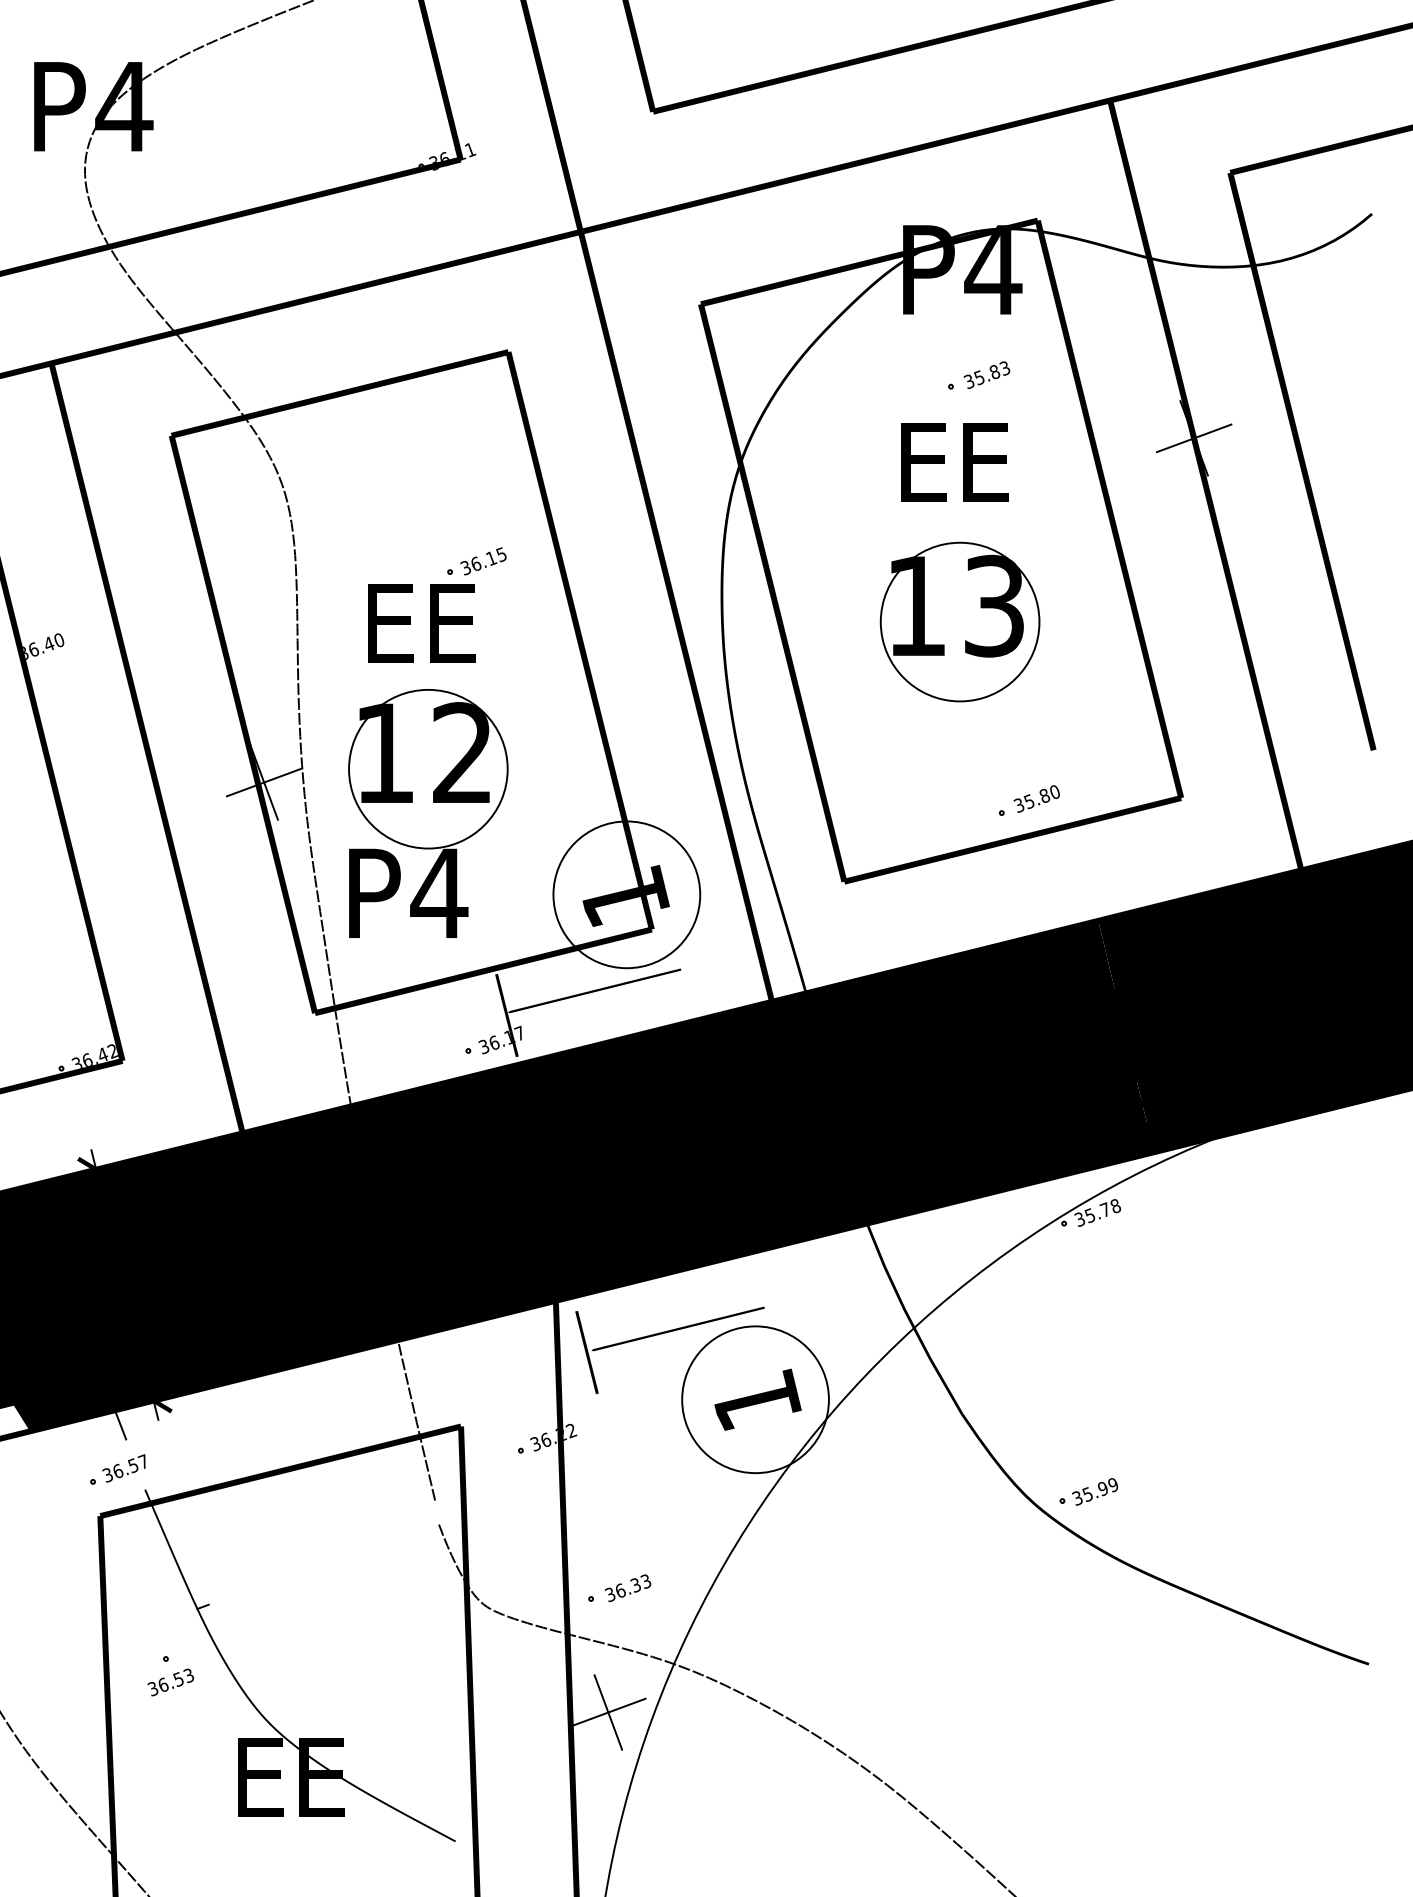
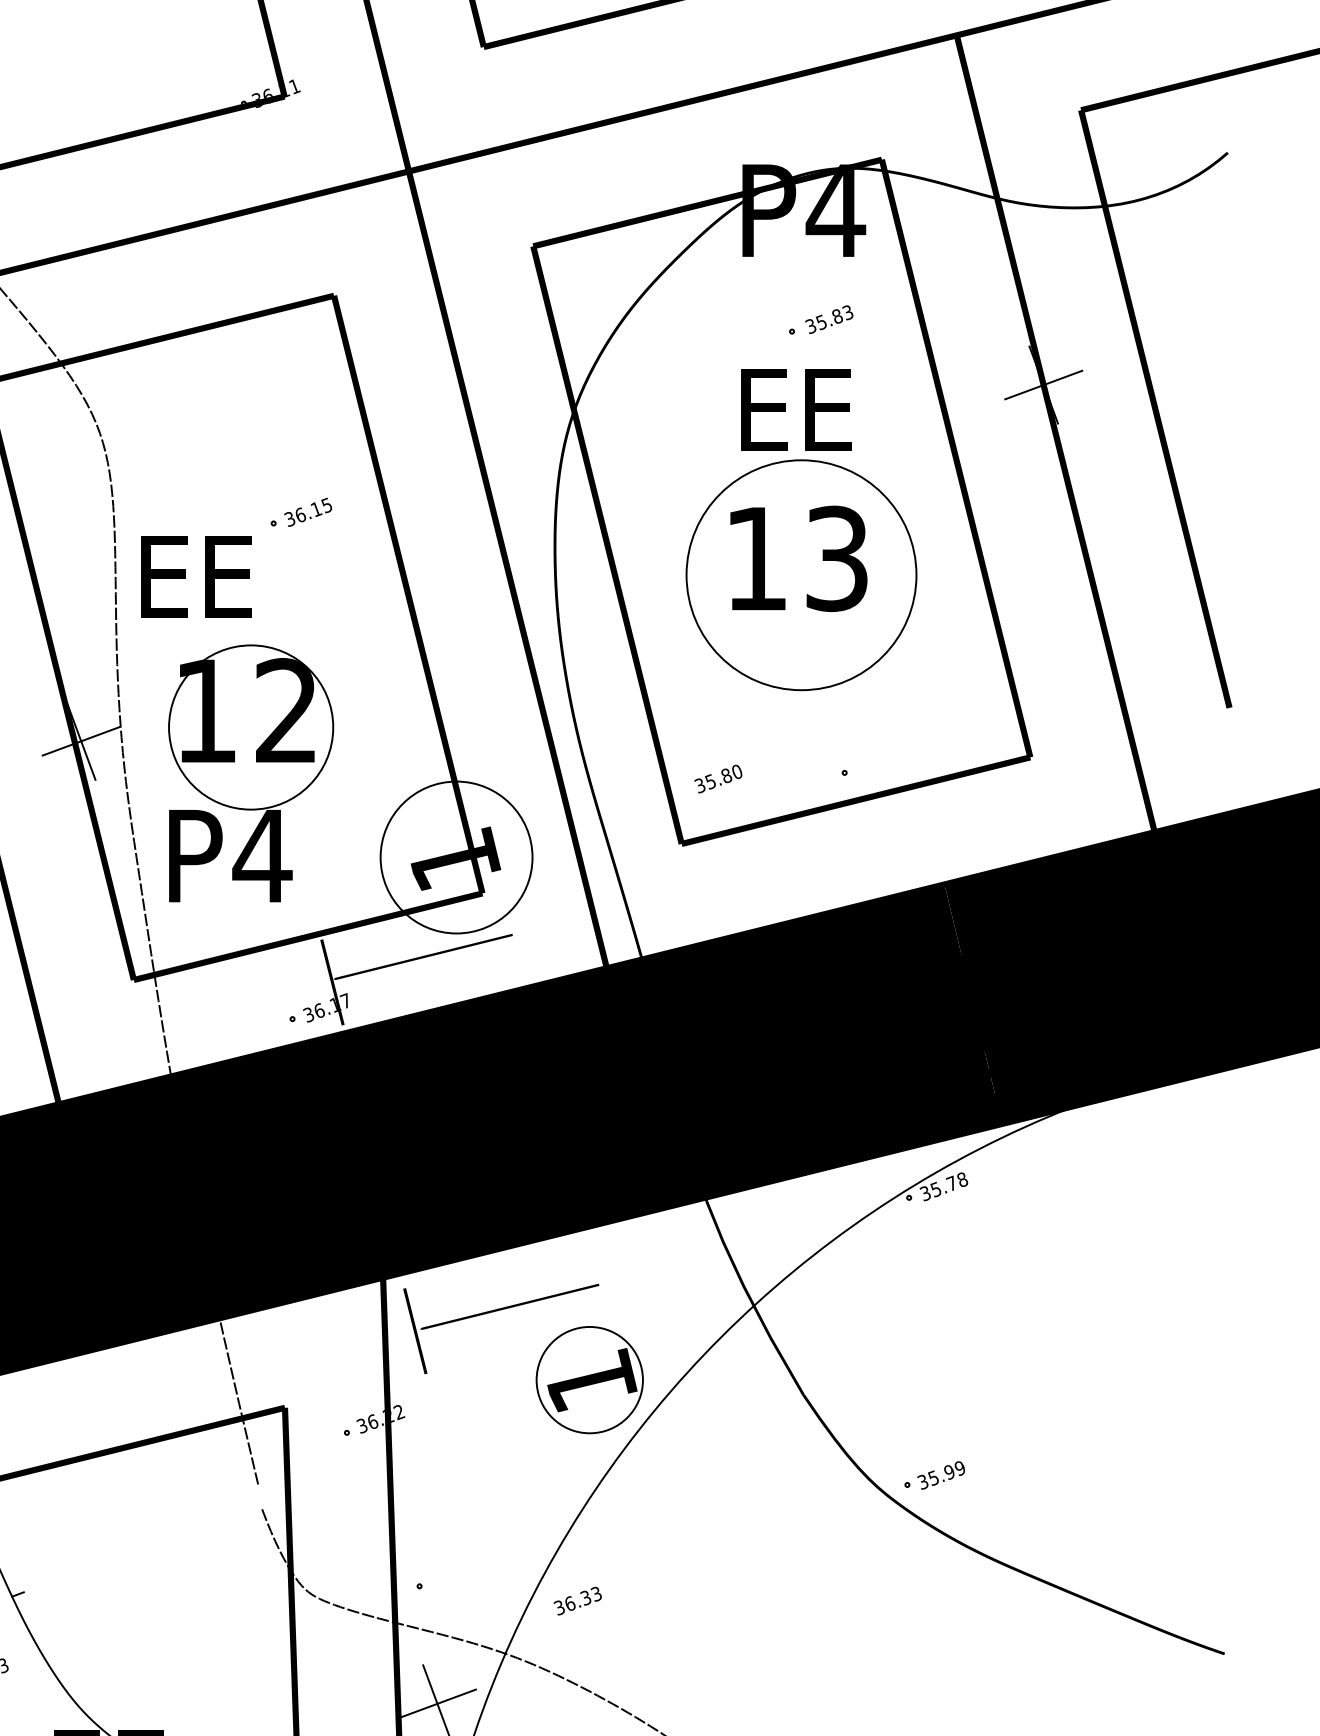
circle: (959, 621) -> (800, 574), size x1.4
text: (421, 623) -> (196, 576), moved
text: (1036, 798) -> (718, 778), moved
circle: (755, 1399) -> (589, 1379), size x0.7
text: (627, 1588) -> (577, 1601), moved

